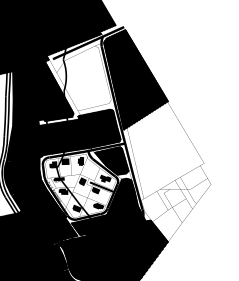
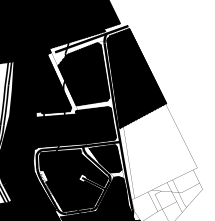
hatch: (83, 78) -> (83, 73), added
hatch: (80, 185) -> (72, 180), added

